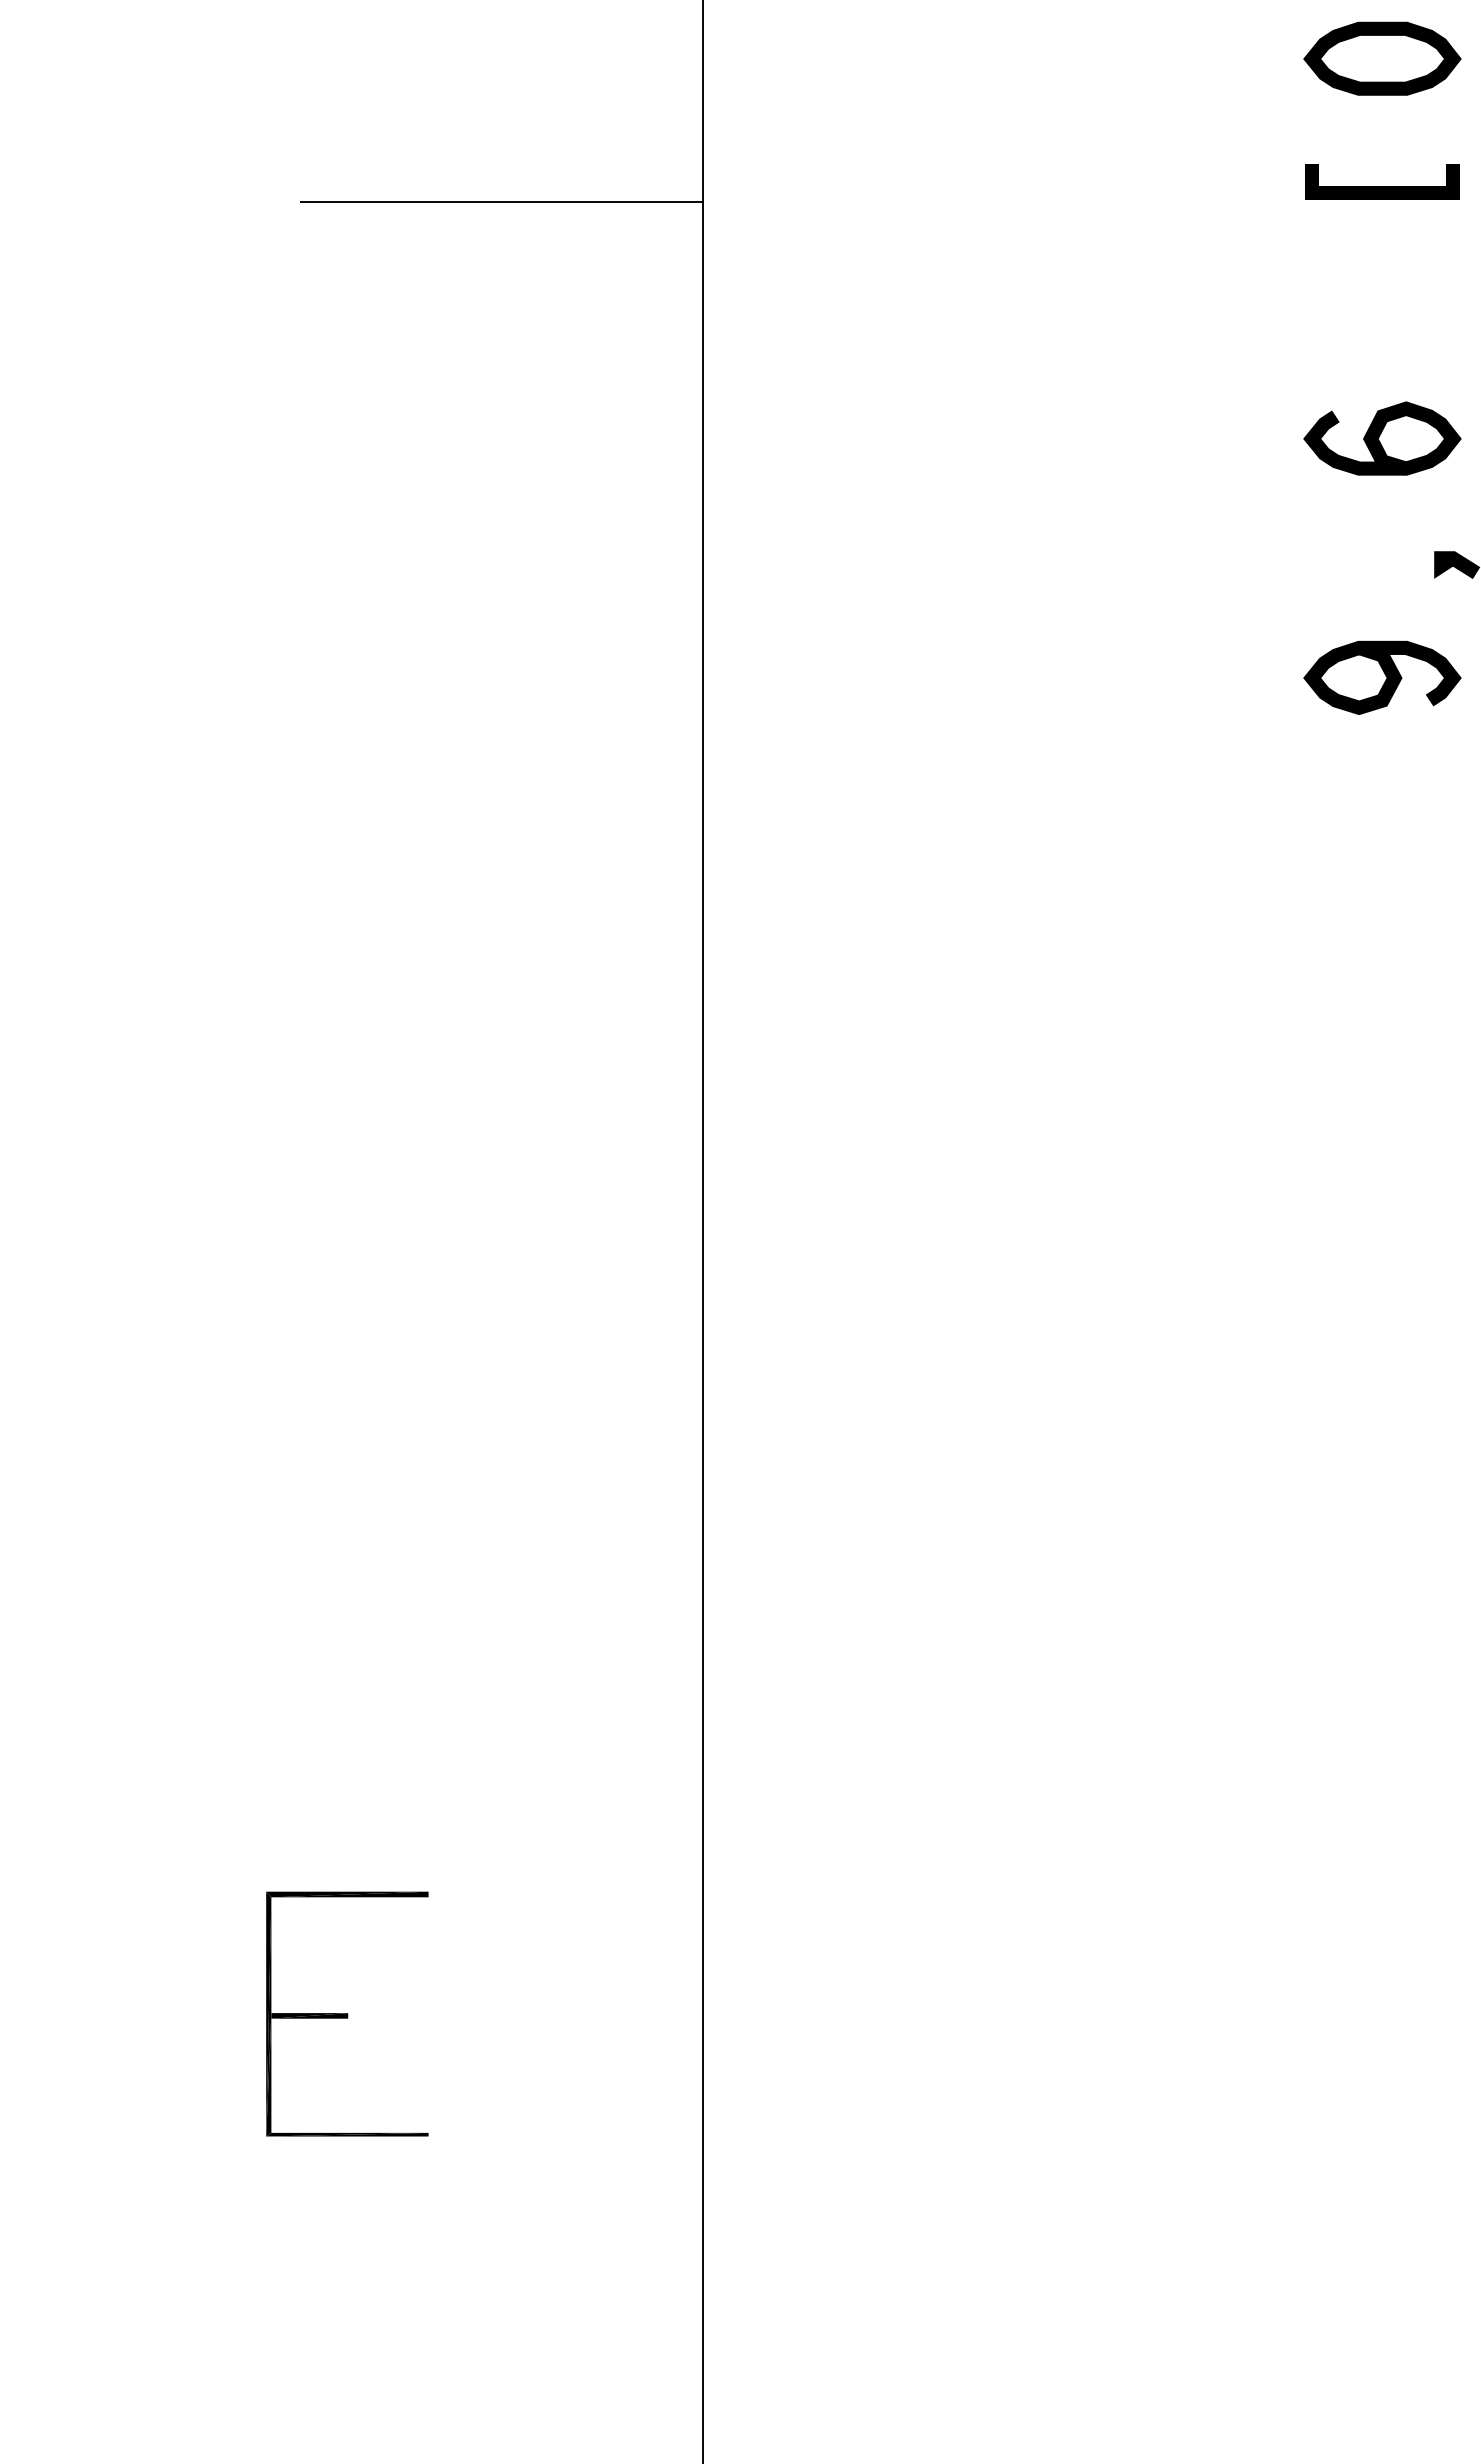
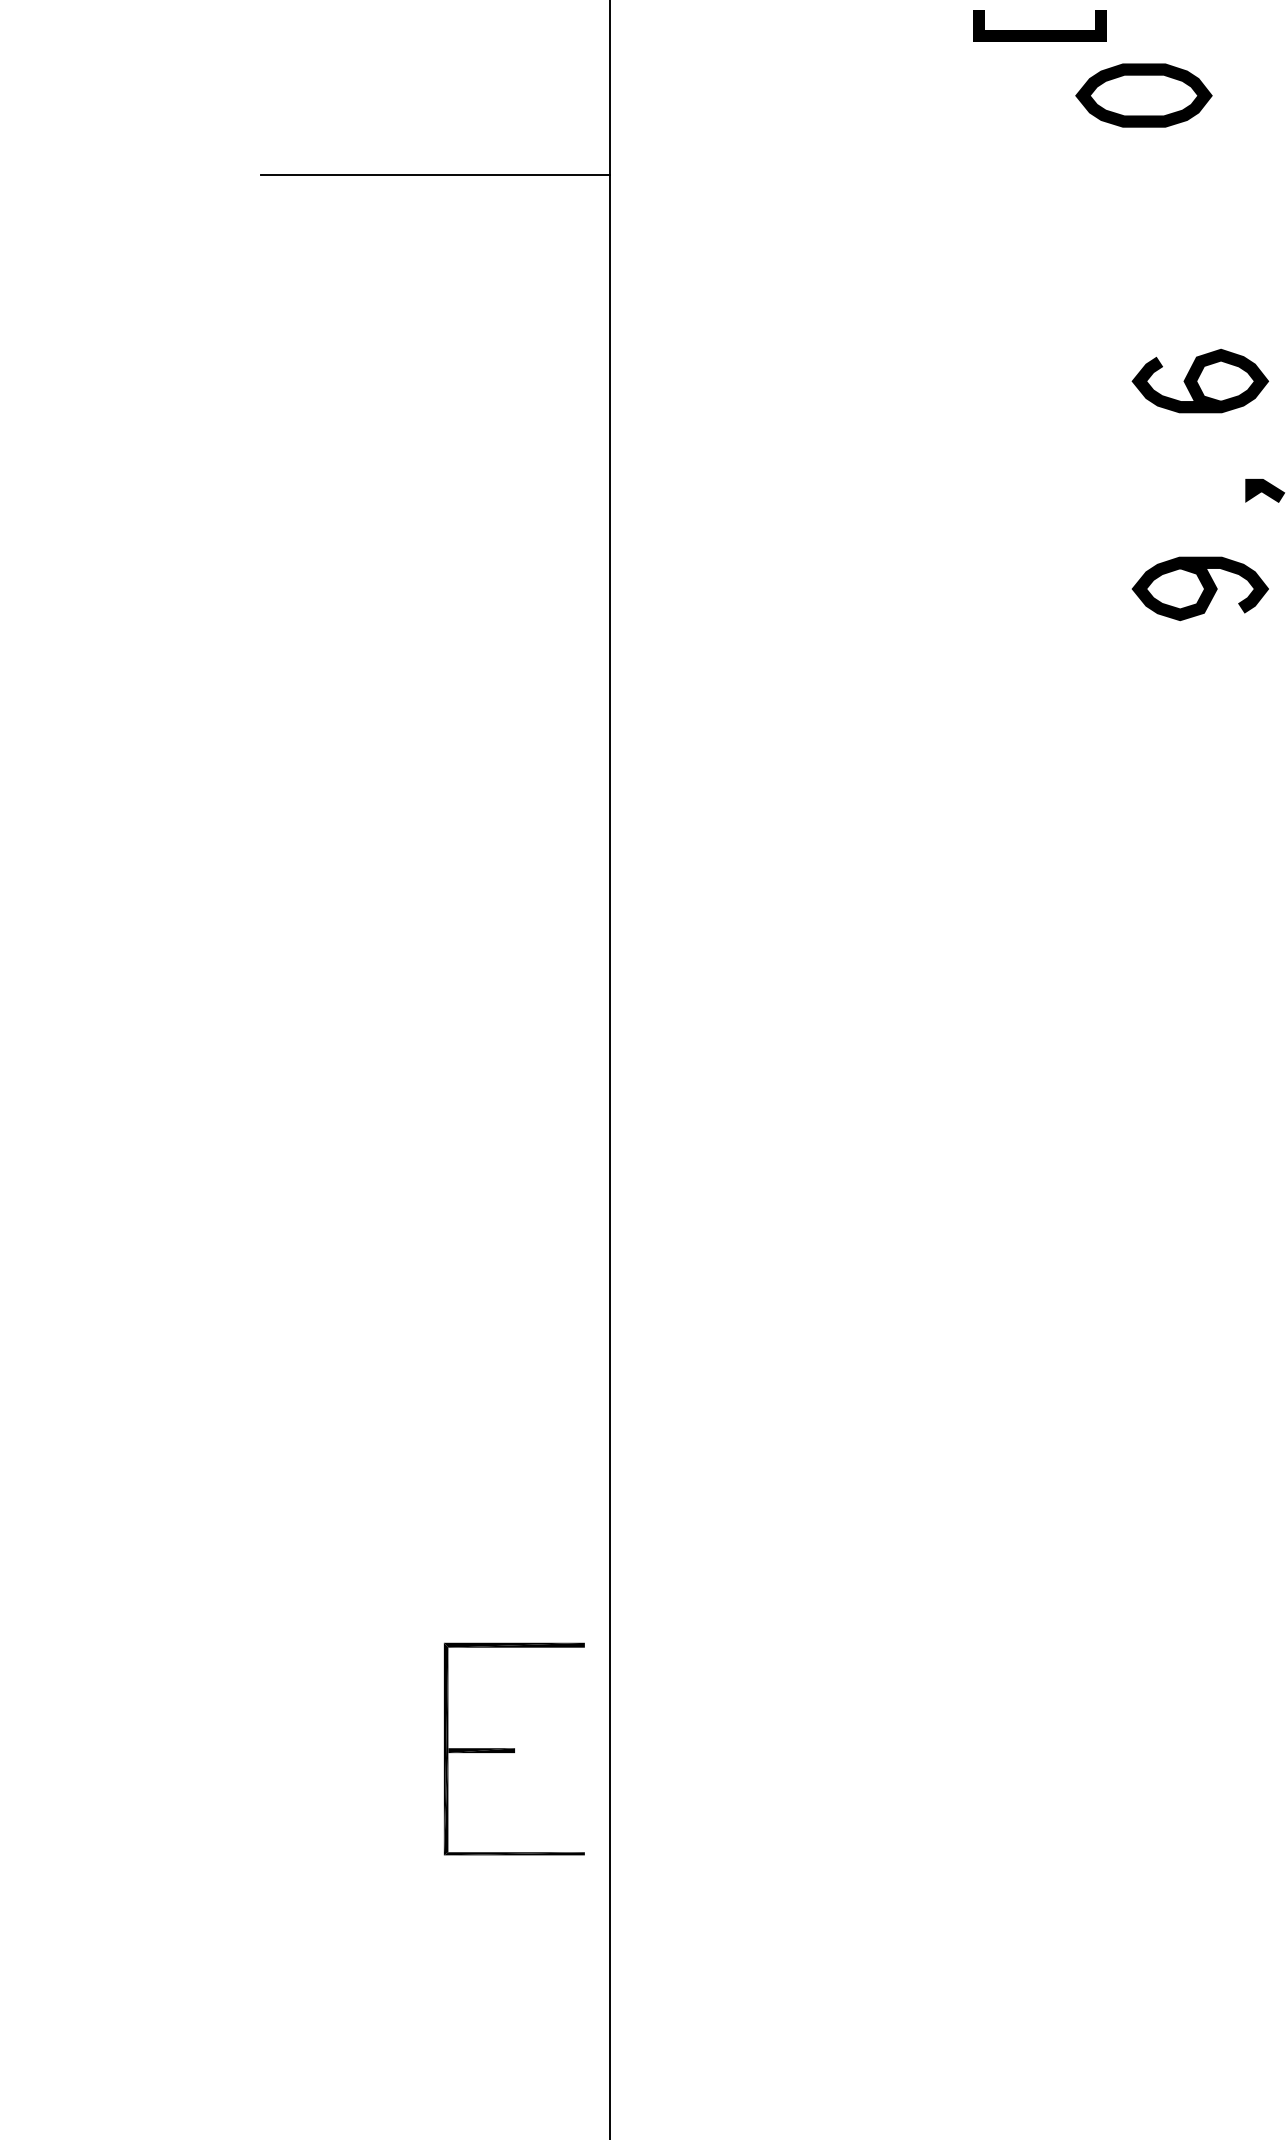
part: (1382, 58) -> (1144, 95), moved
line: (1382, 186) -> (1039, 30), moved
part: (347, 2013) -> (514, 1748), moved

